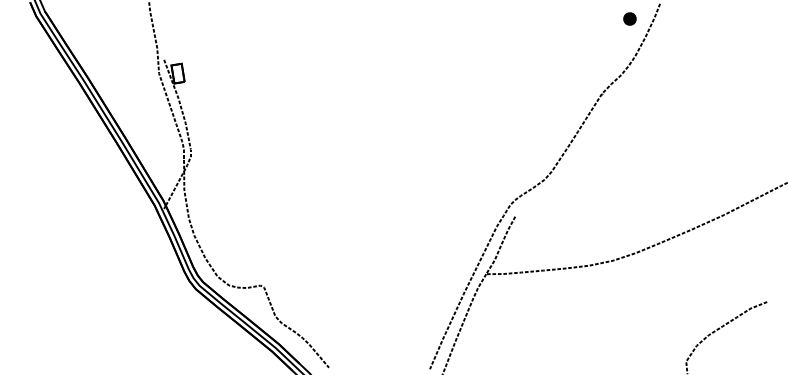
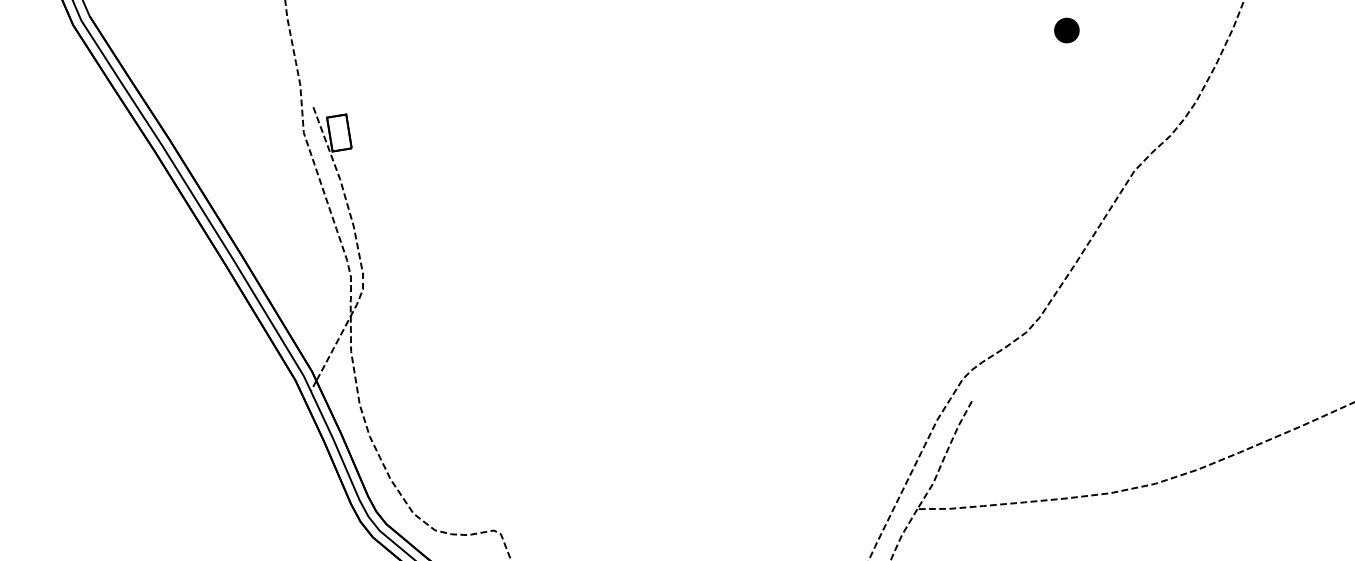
part: (629, 18) -> (1066, 29), moved

